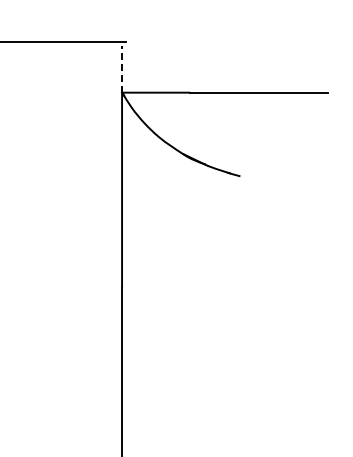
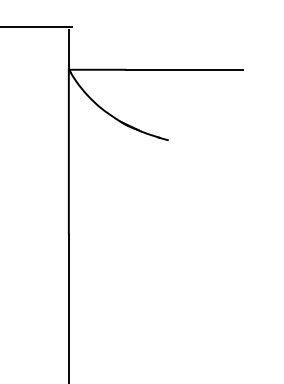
line: (122, 68) -> (69, 49), dashed -> solid

